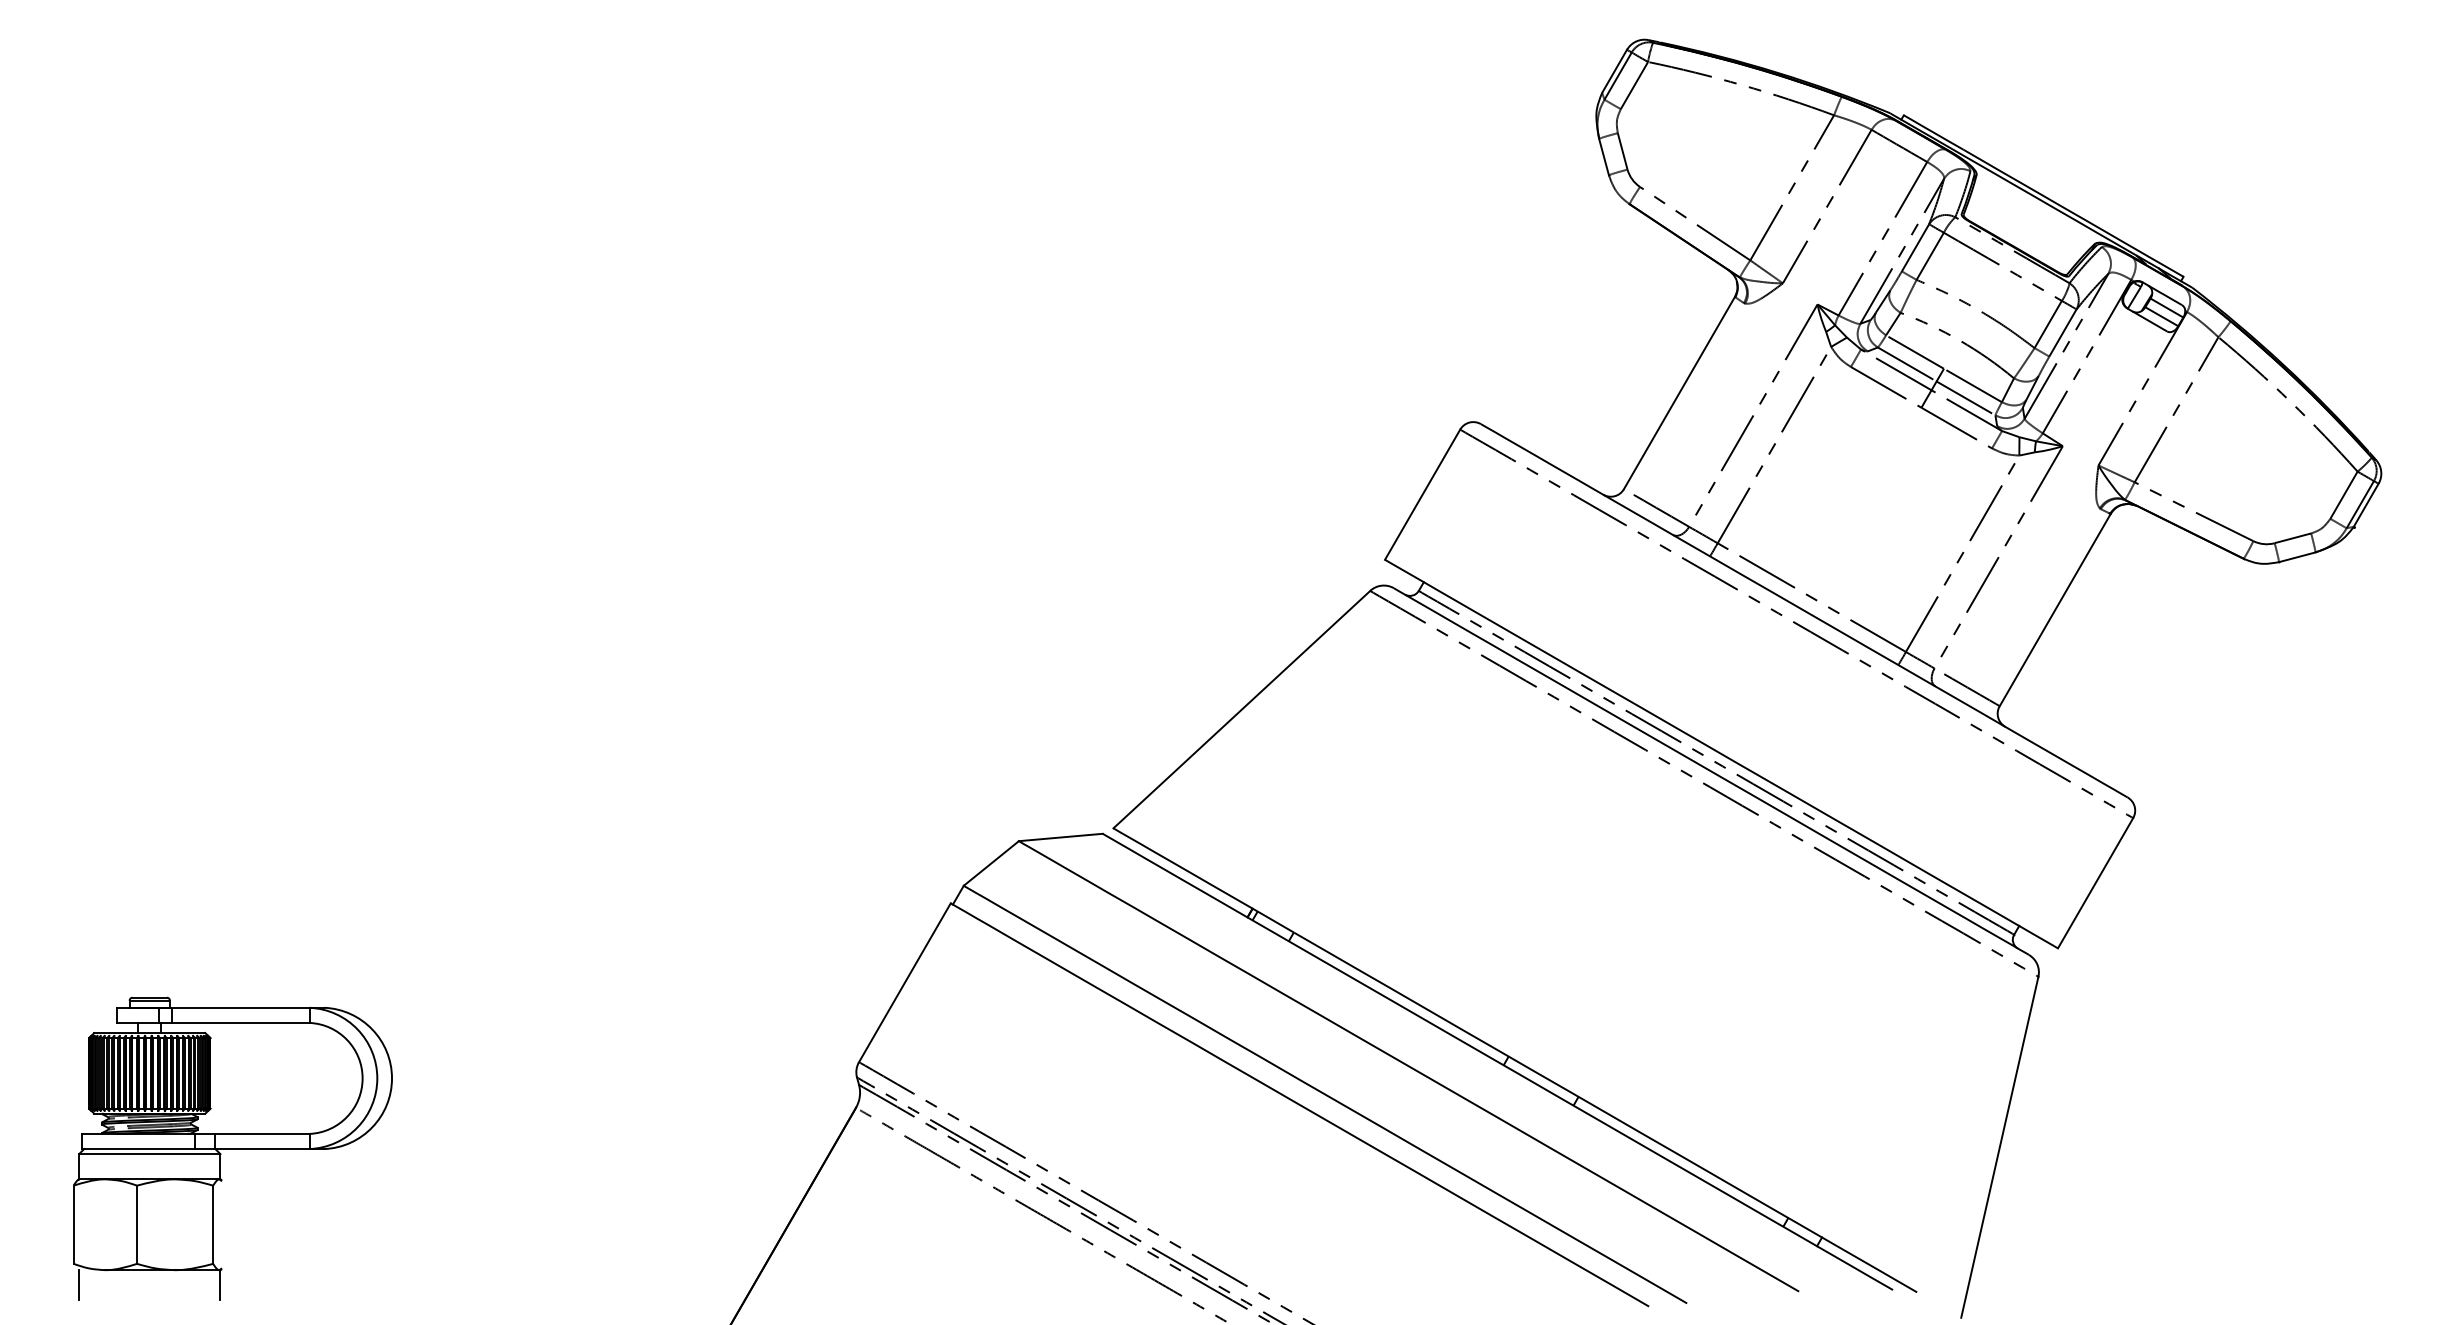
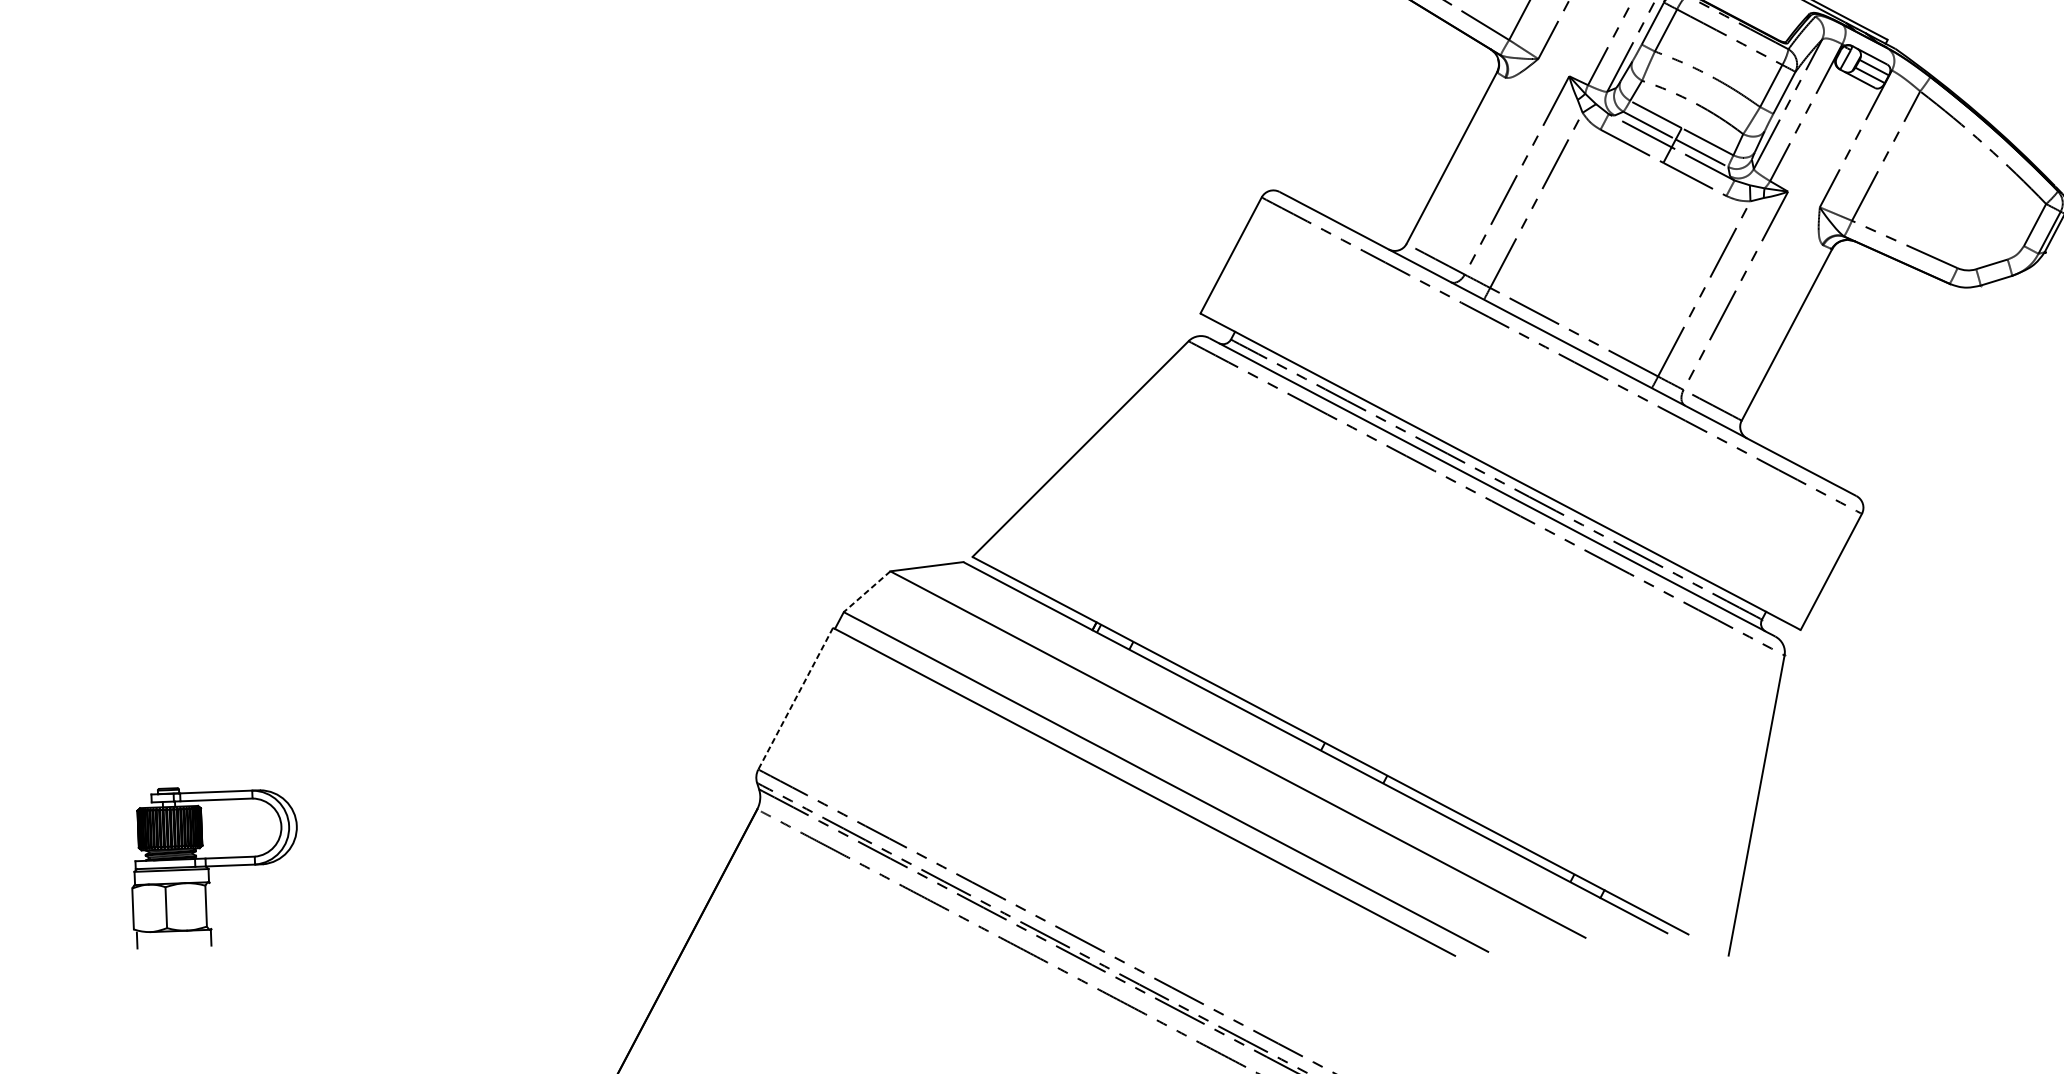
line: (990, 863) -> (866, 591), solid -> dashed
line: (904, 982) -> (795, 698), solid -> dashed
part: (232, 1148) -> (214, 865), size x0.6

